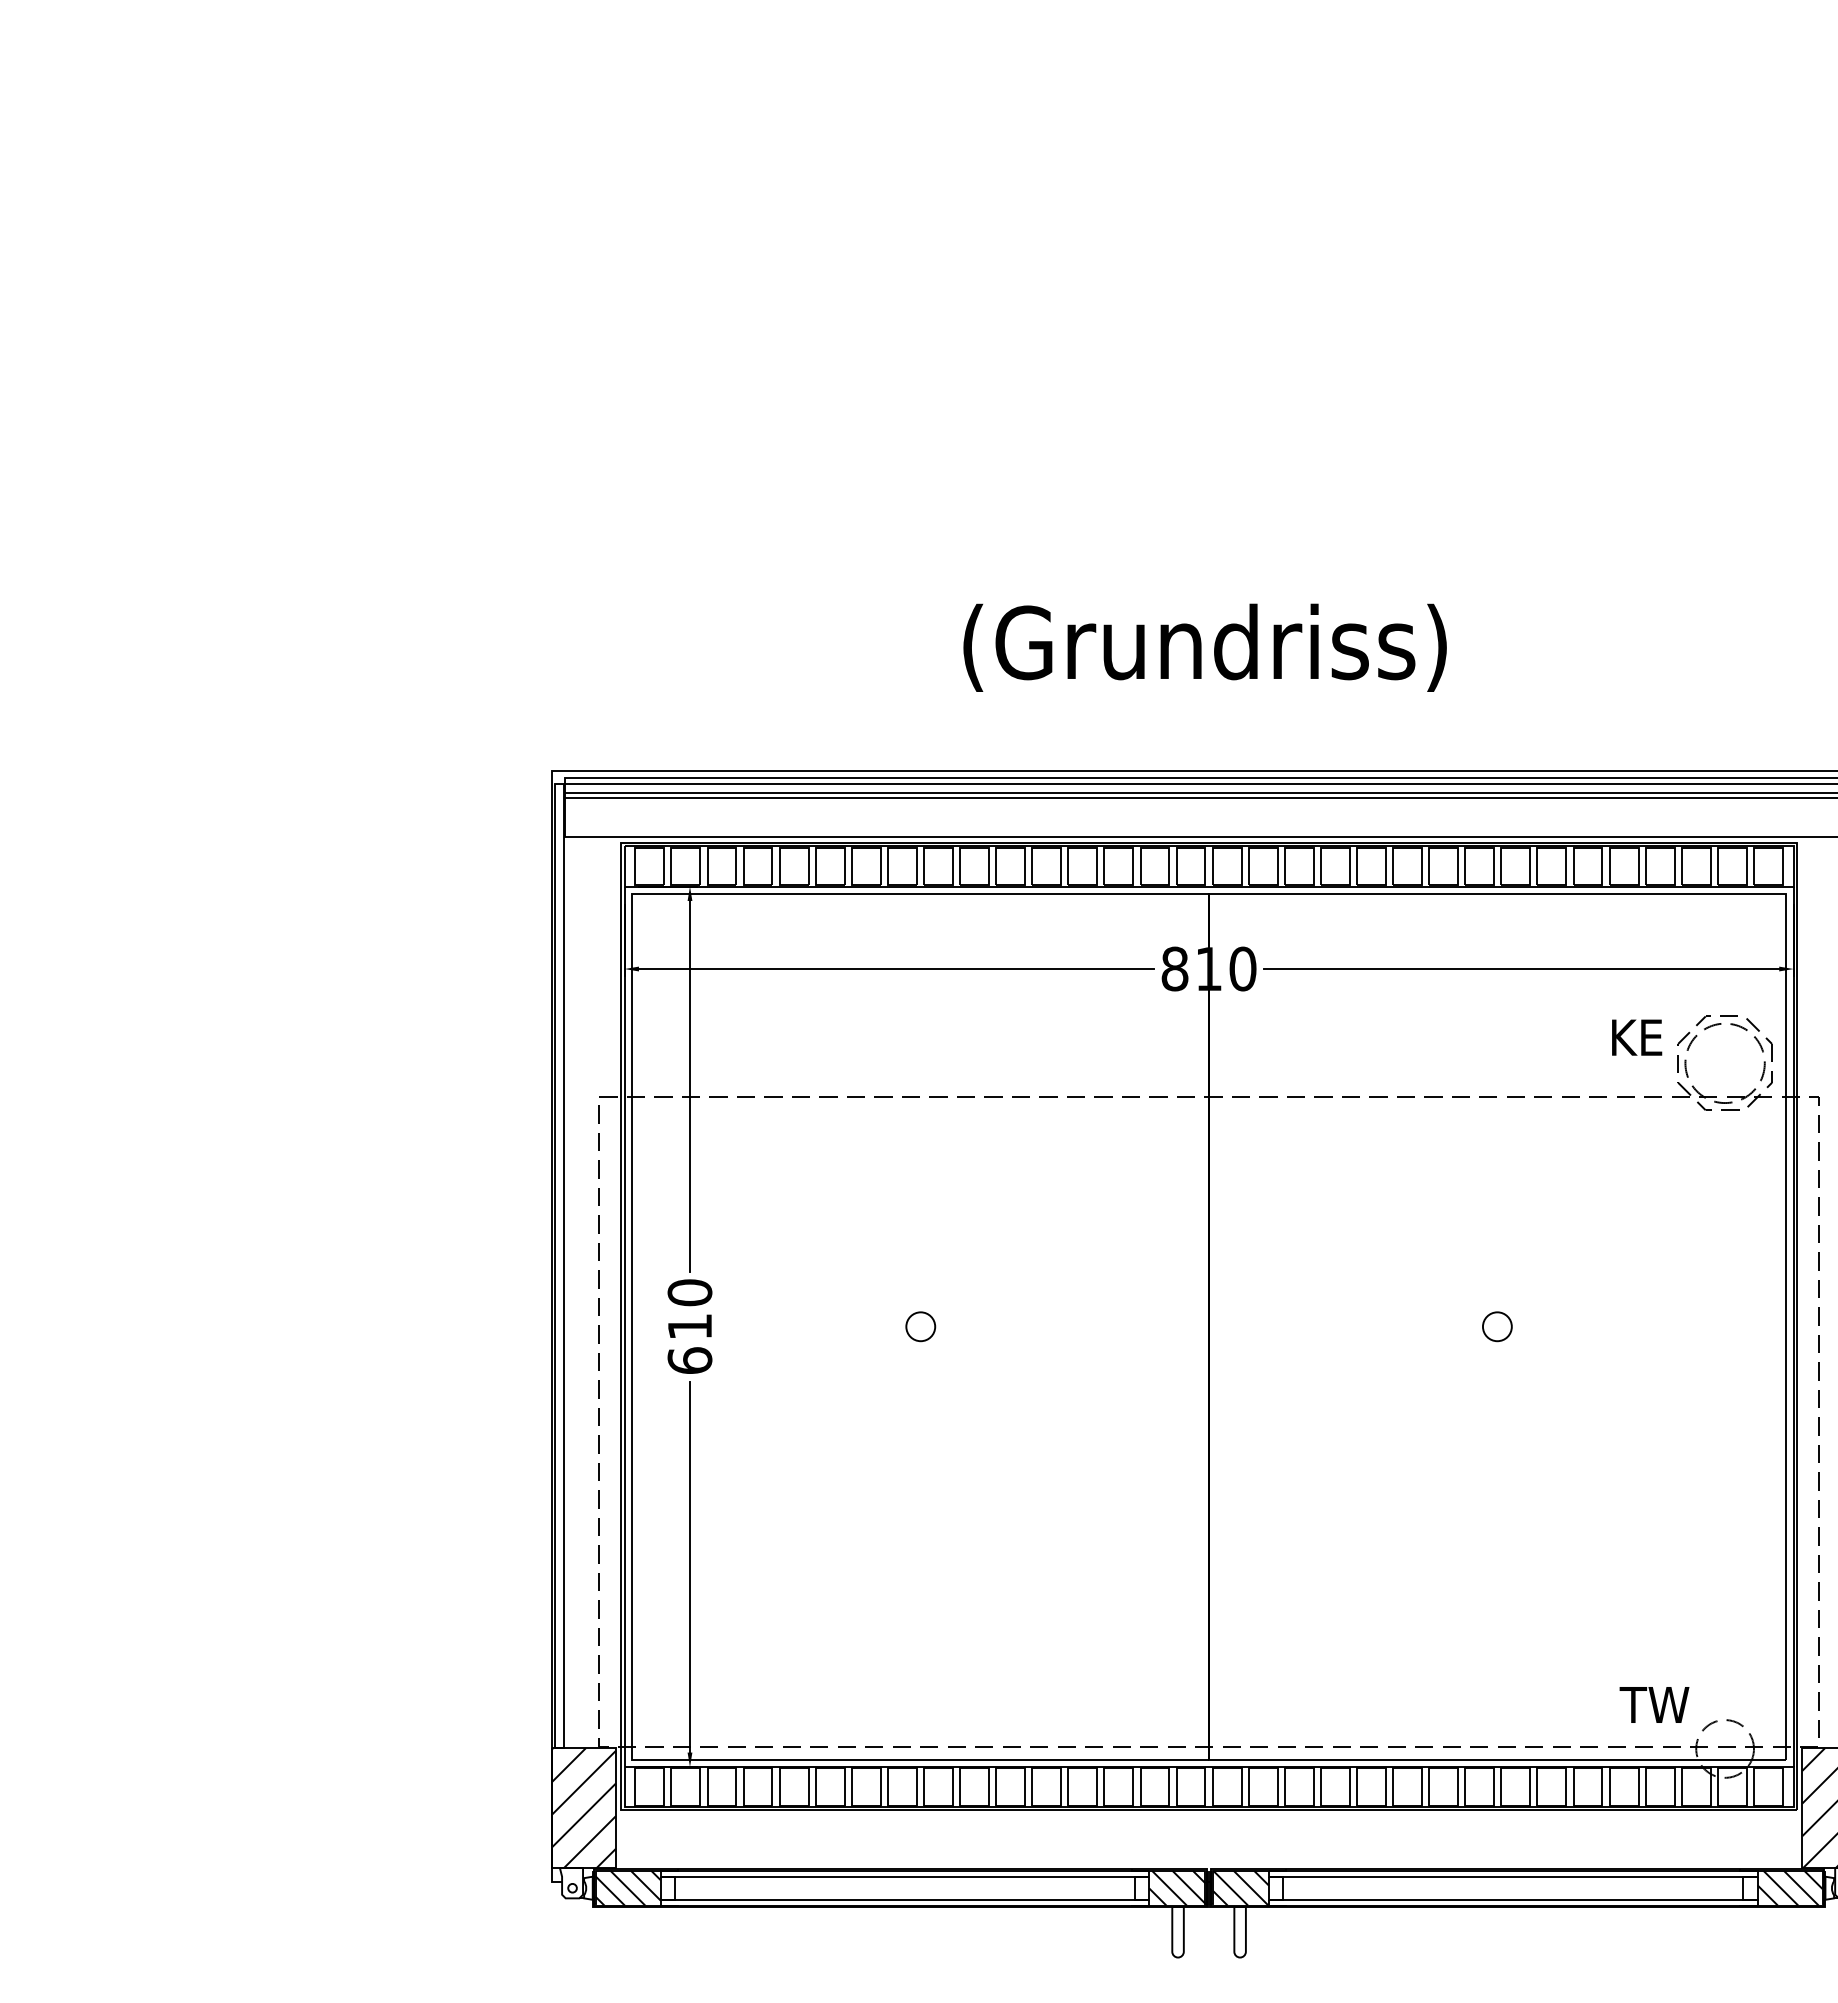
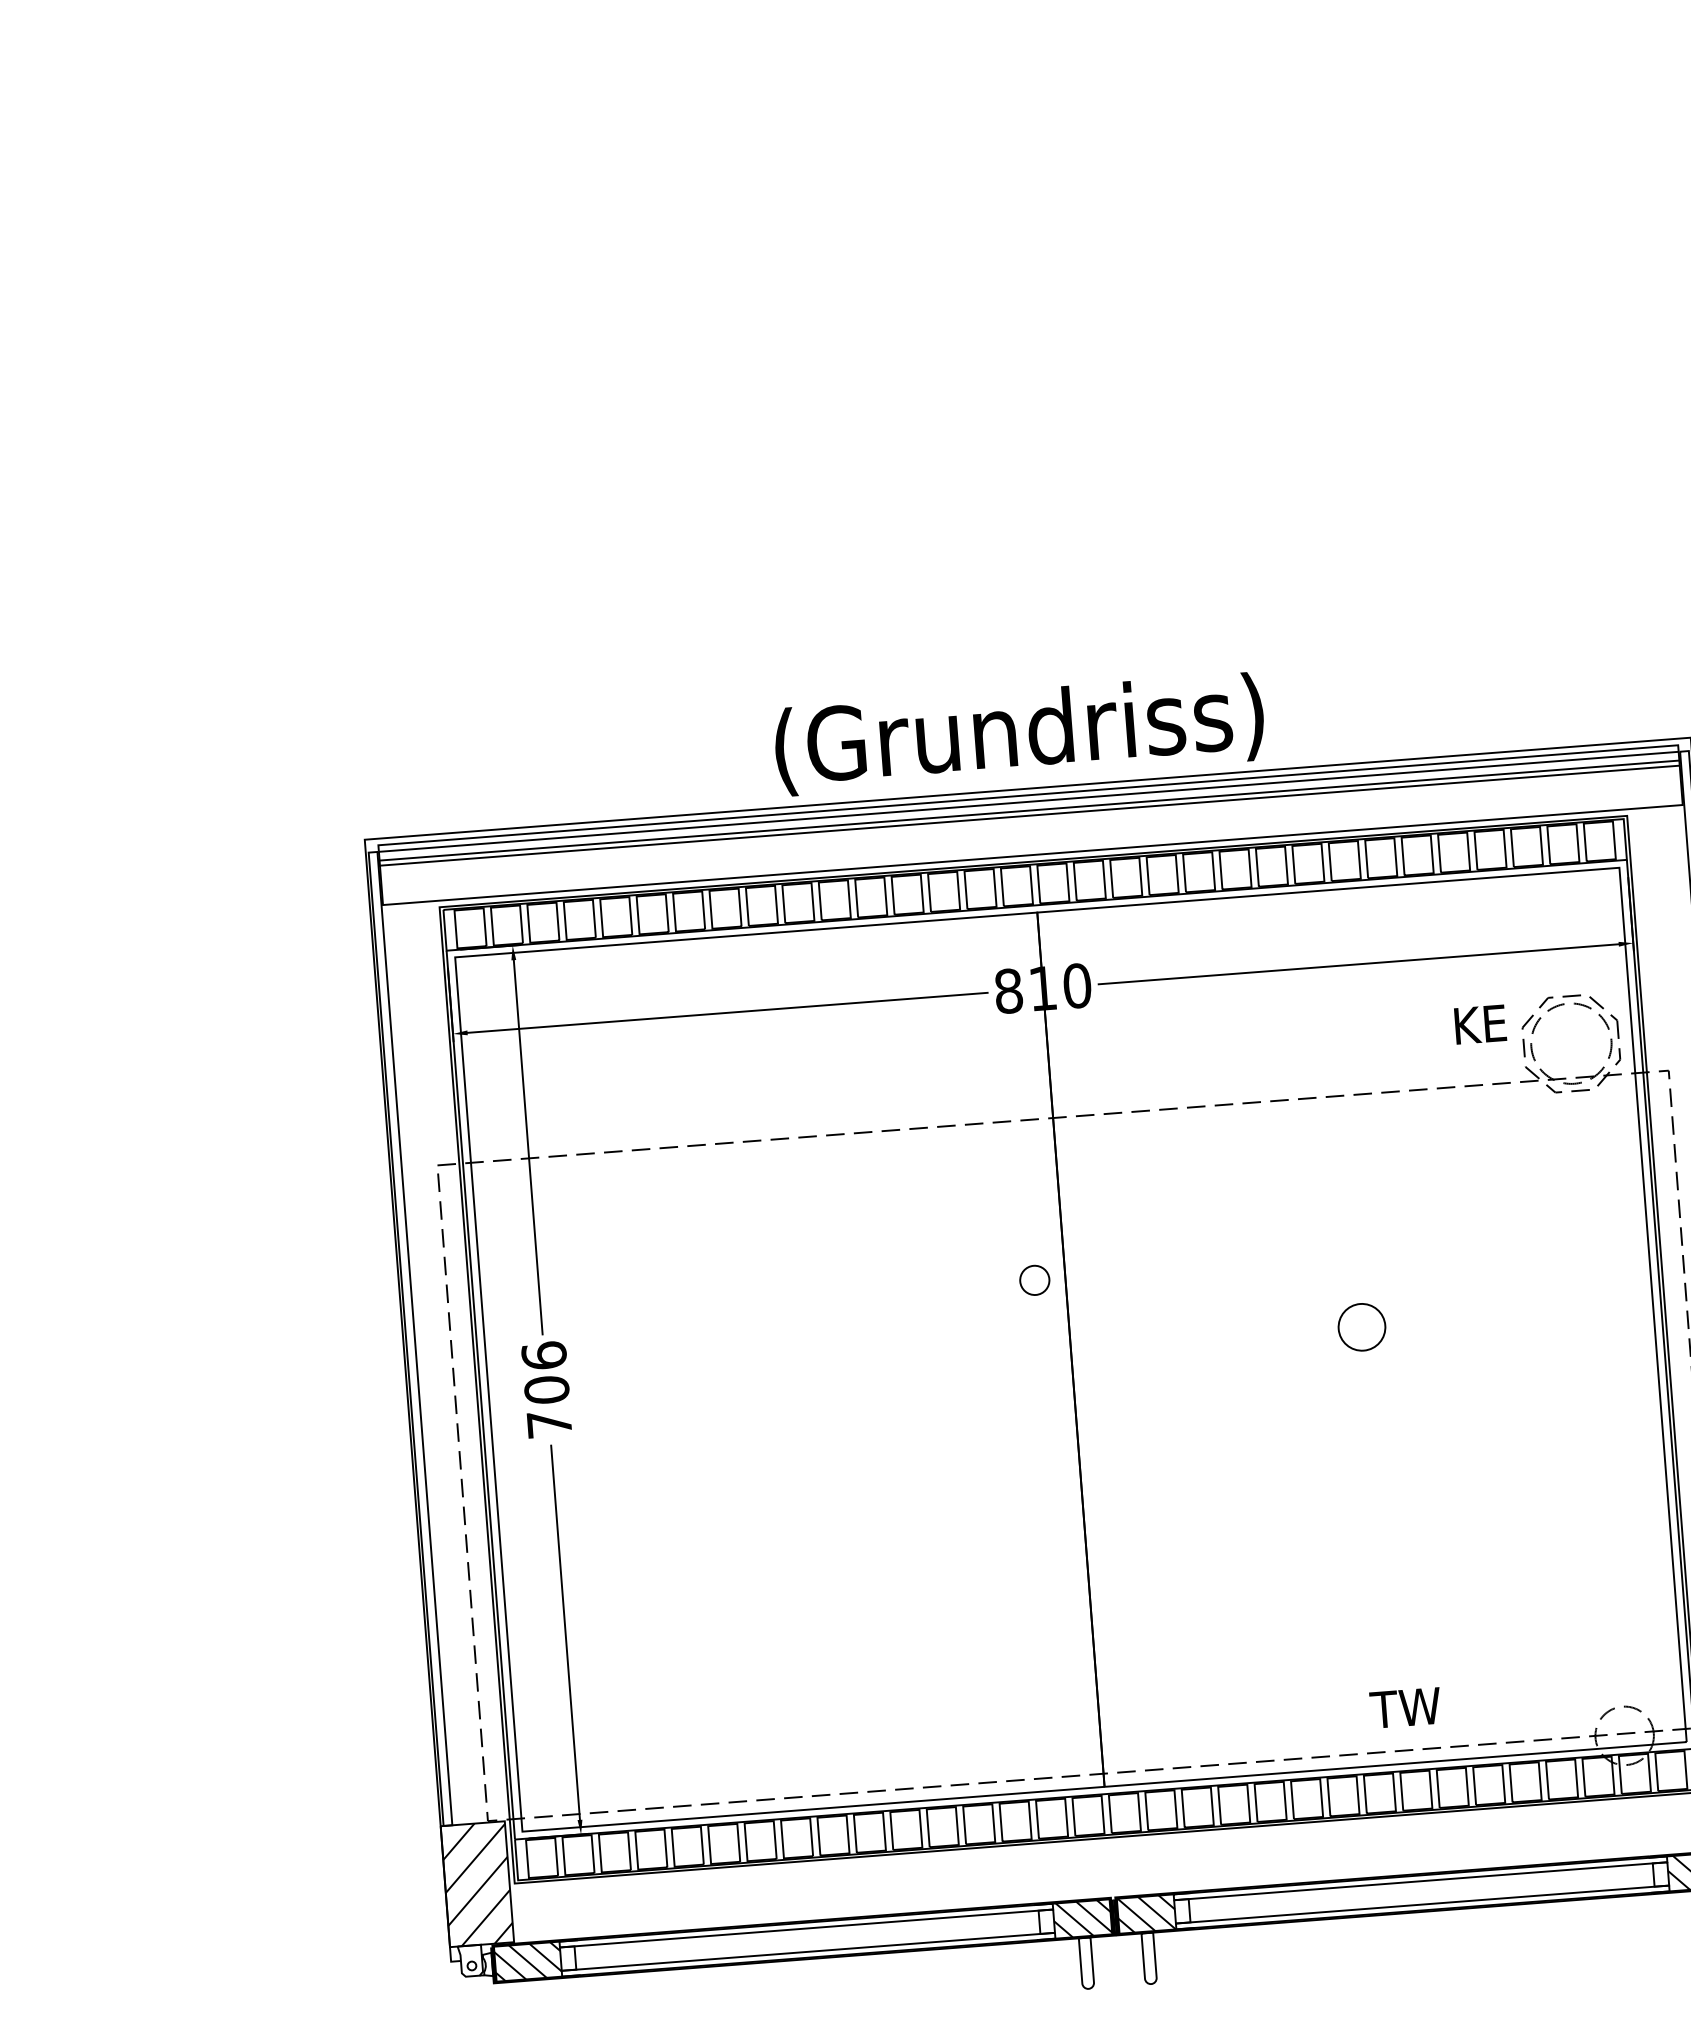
text: (1204, 647) -> (1018, 733), moved
text: (689, 1326) -> (546, 1389), 610 -> 706
circle: (920, 1326) -> (1034, 1280), moved
circle: (1496, 1326) -> (1361, 1327), size x1.6
text: (1654, 1704) -> (1405, 1707), moved

